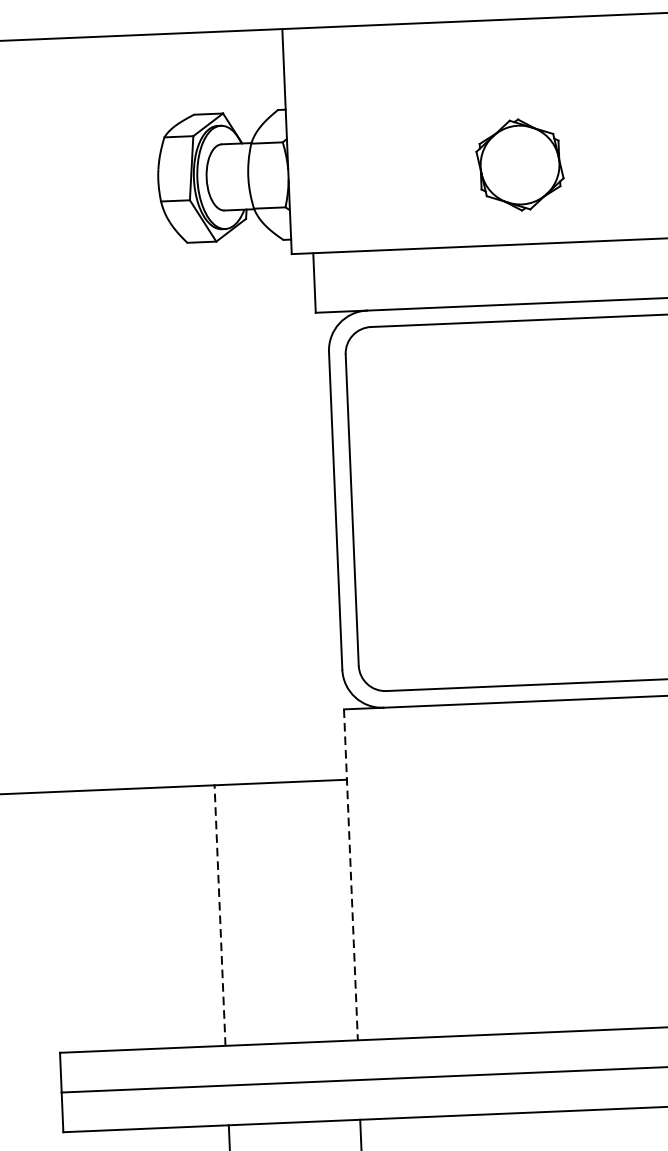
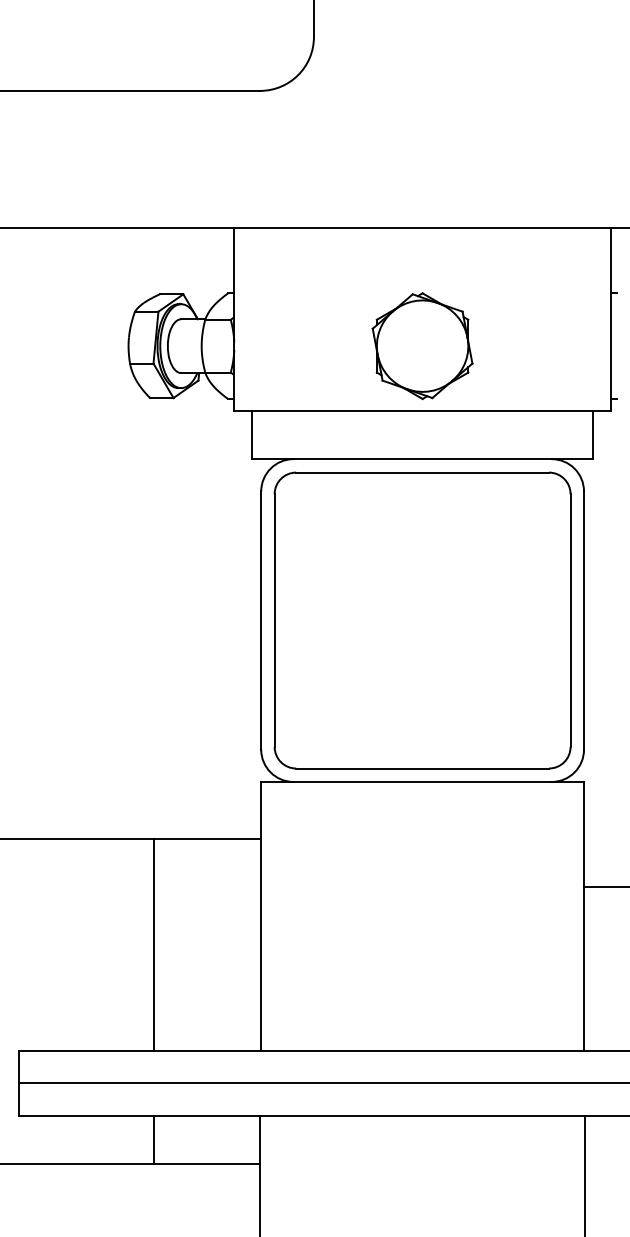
part: (519, 165) -> (422, 346), size x1.43
line: (351, 874) -> (261, 916), dashed -> solid
line: (219, 916) -> (153, 945), dashed -> solid

